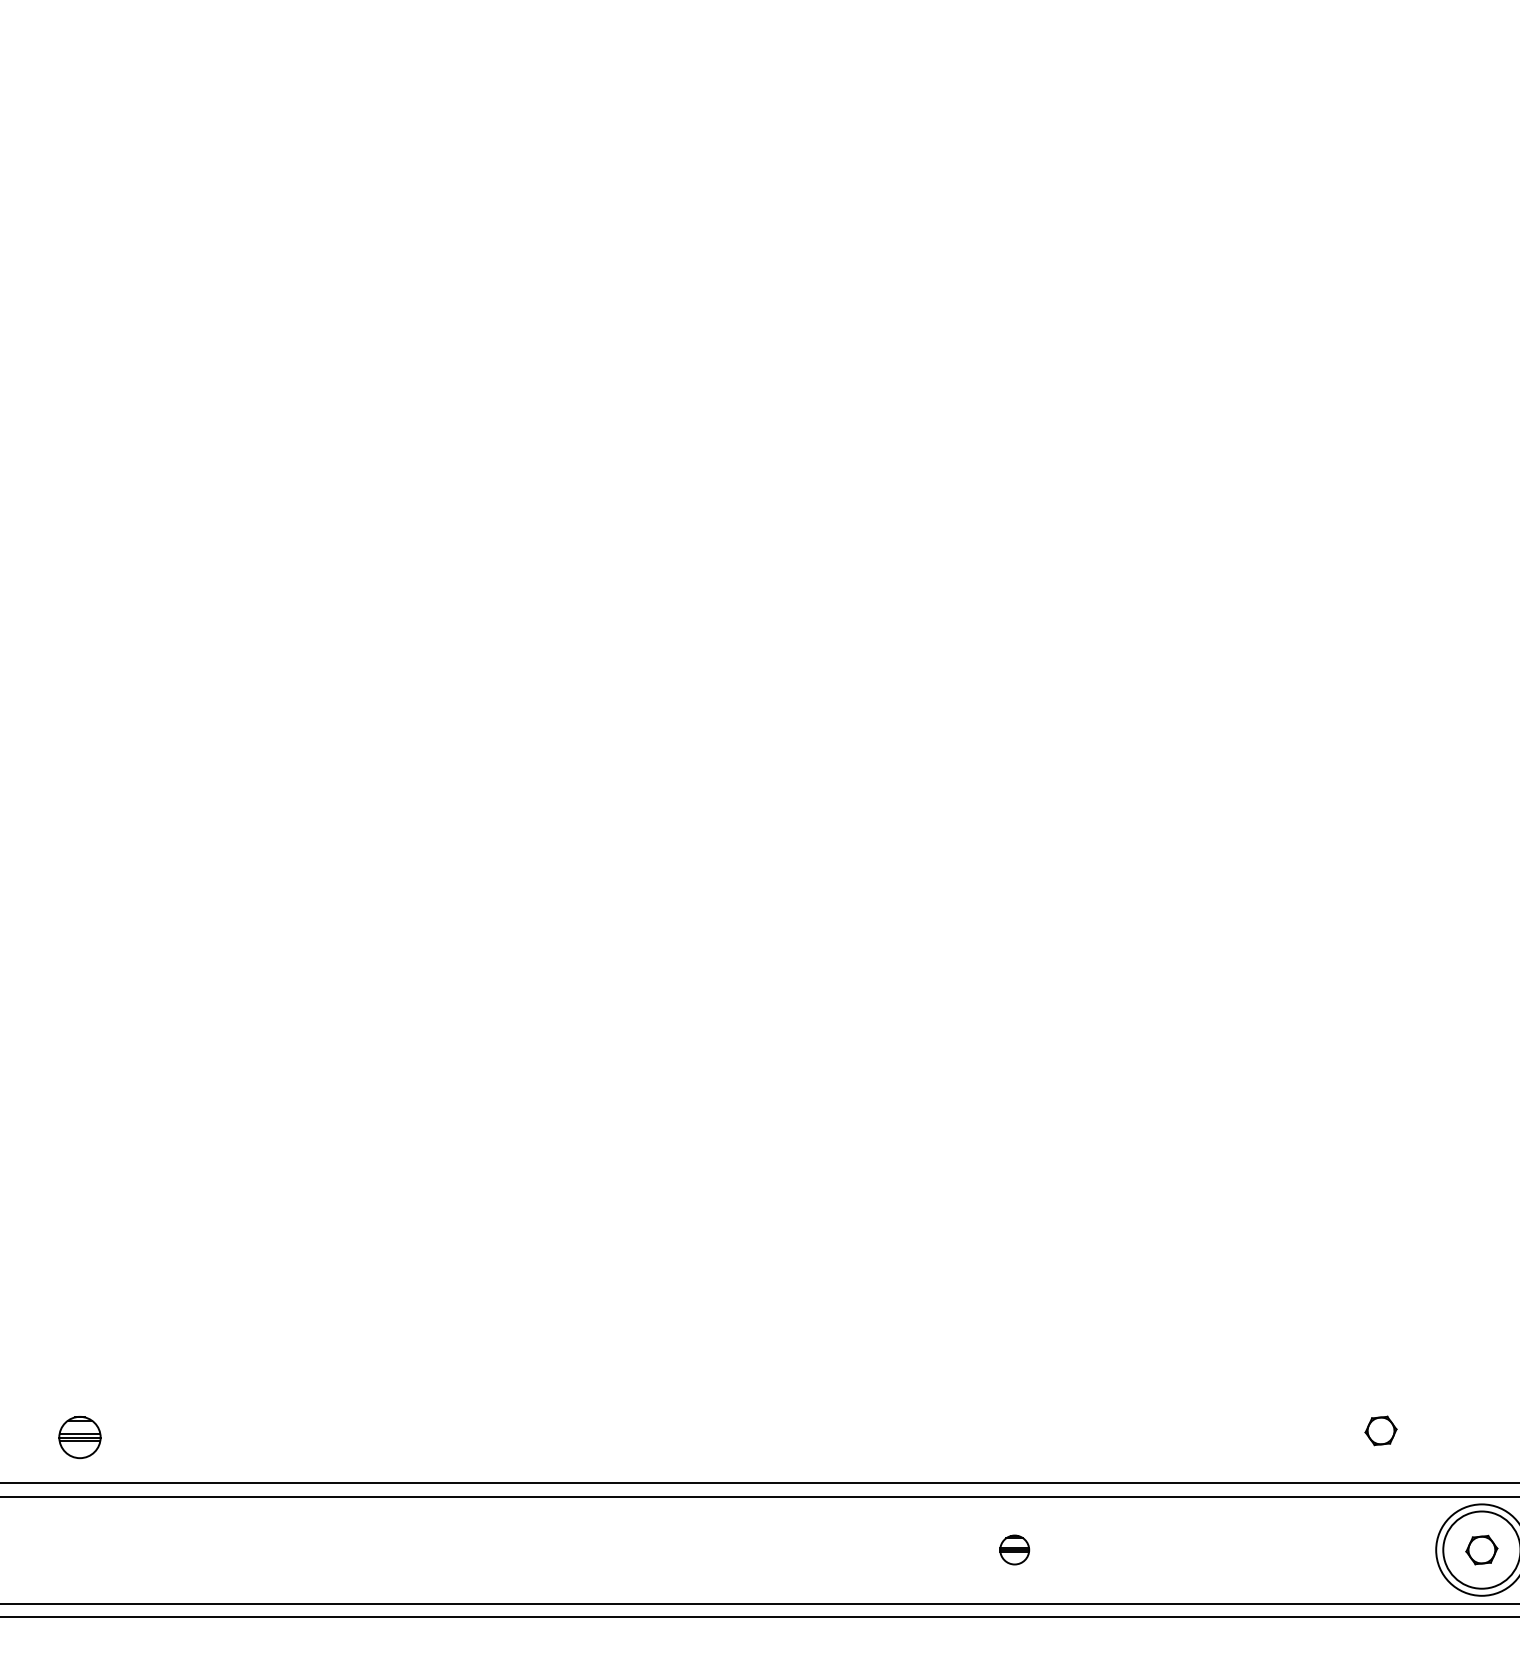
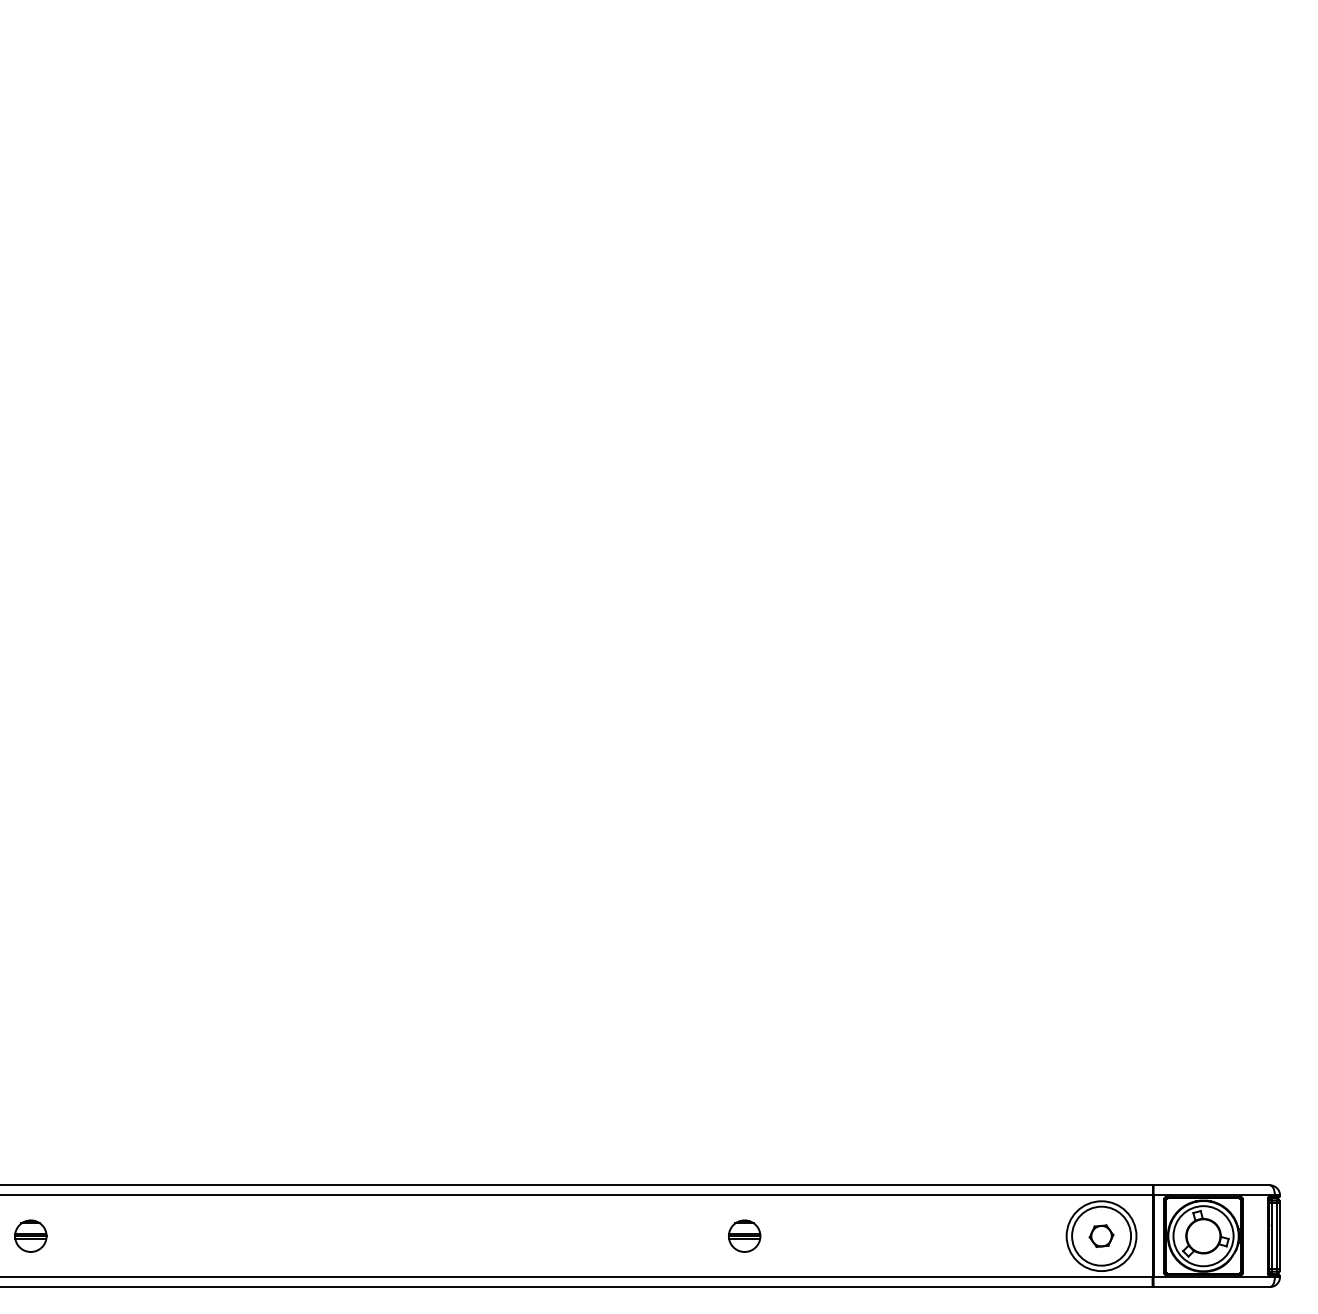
part: (1380, 1430) -> (1024, 1144), removed
part: (79, 1436) -> (30, 1235), moved
part: (1014, 1549) -> (744, 1235), size x1.43

